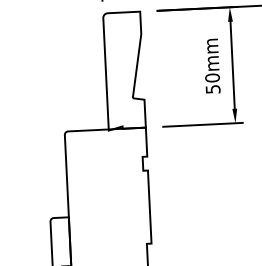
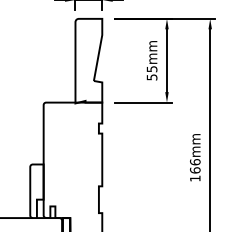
text: (211, 78) -> (151, 69), 50mm -> 55mm

